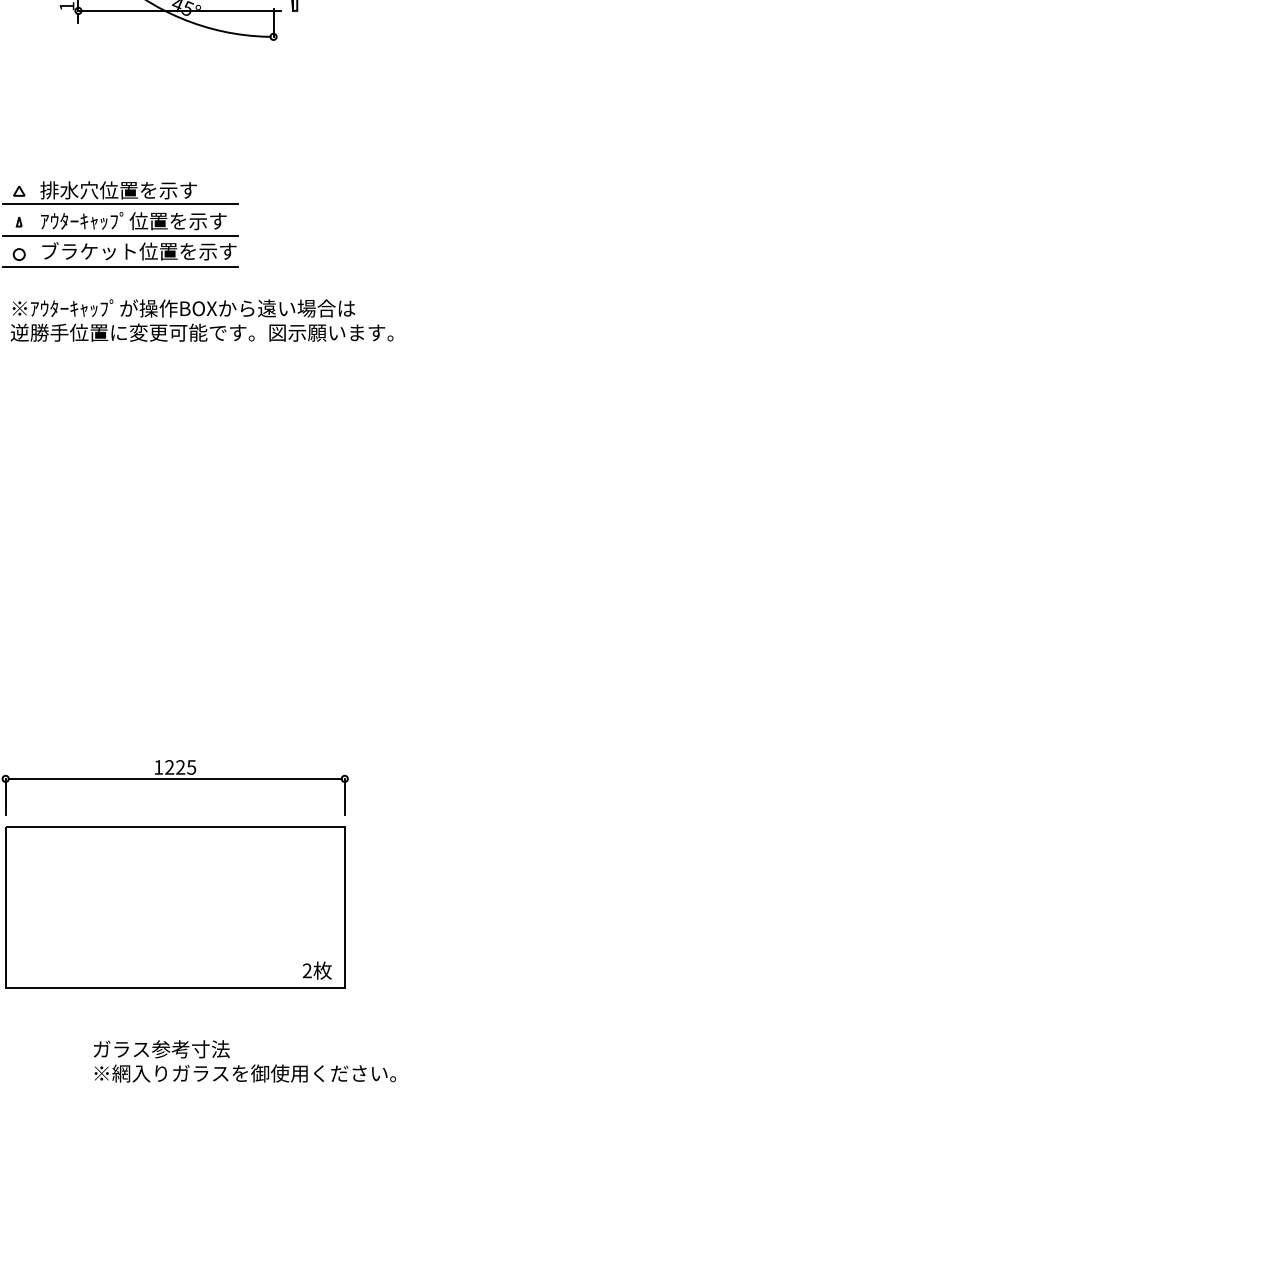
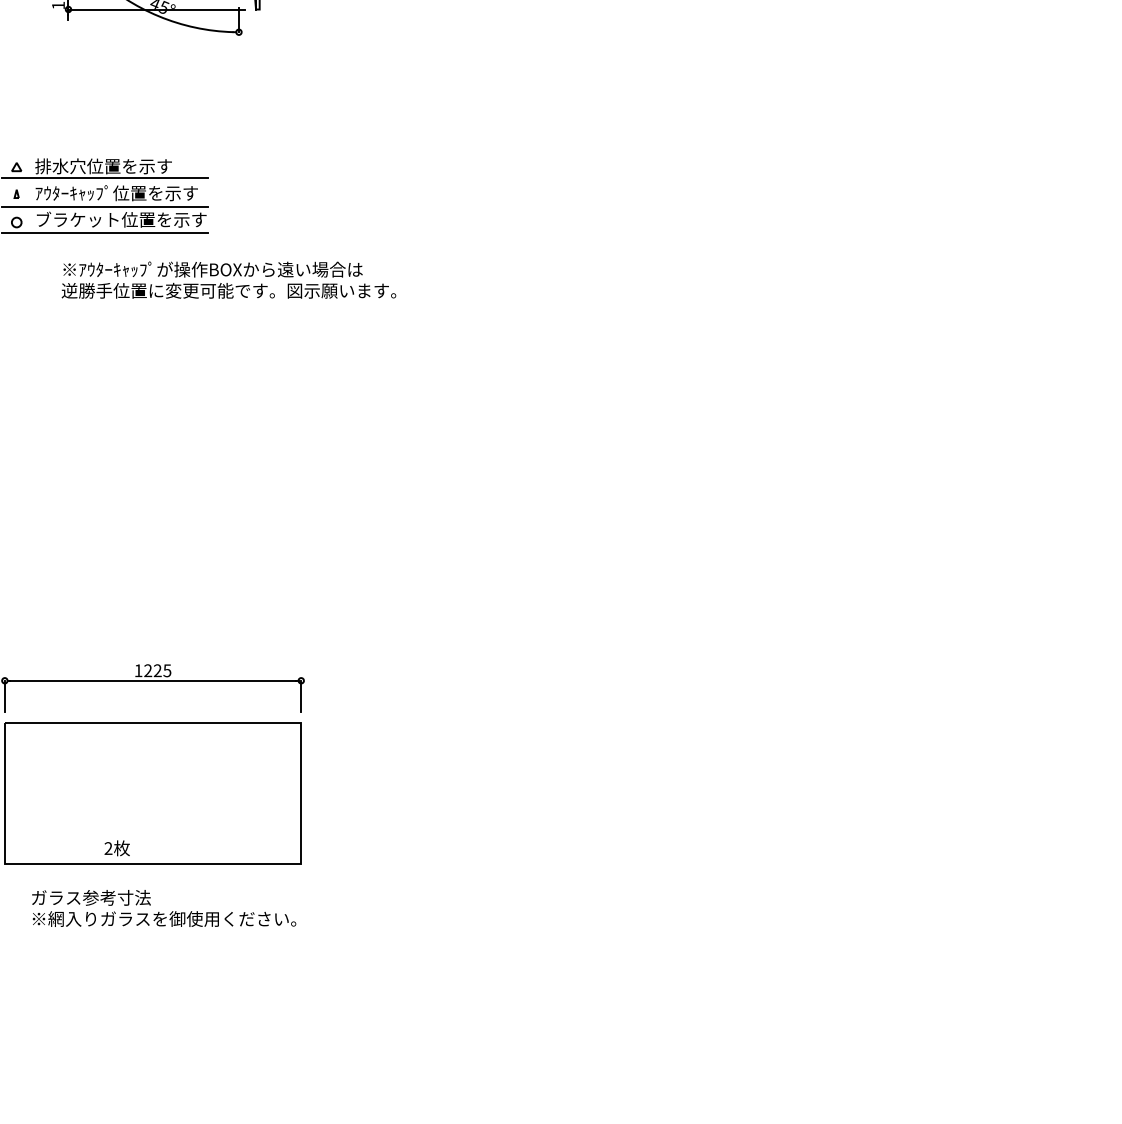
text: (201, 320) -> (228, 280), moved
text: (316, 970) -> (116, 848), moved
text: (245, 1061) -> (164, 908), moved

